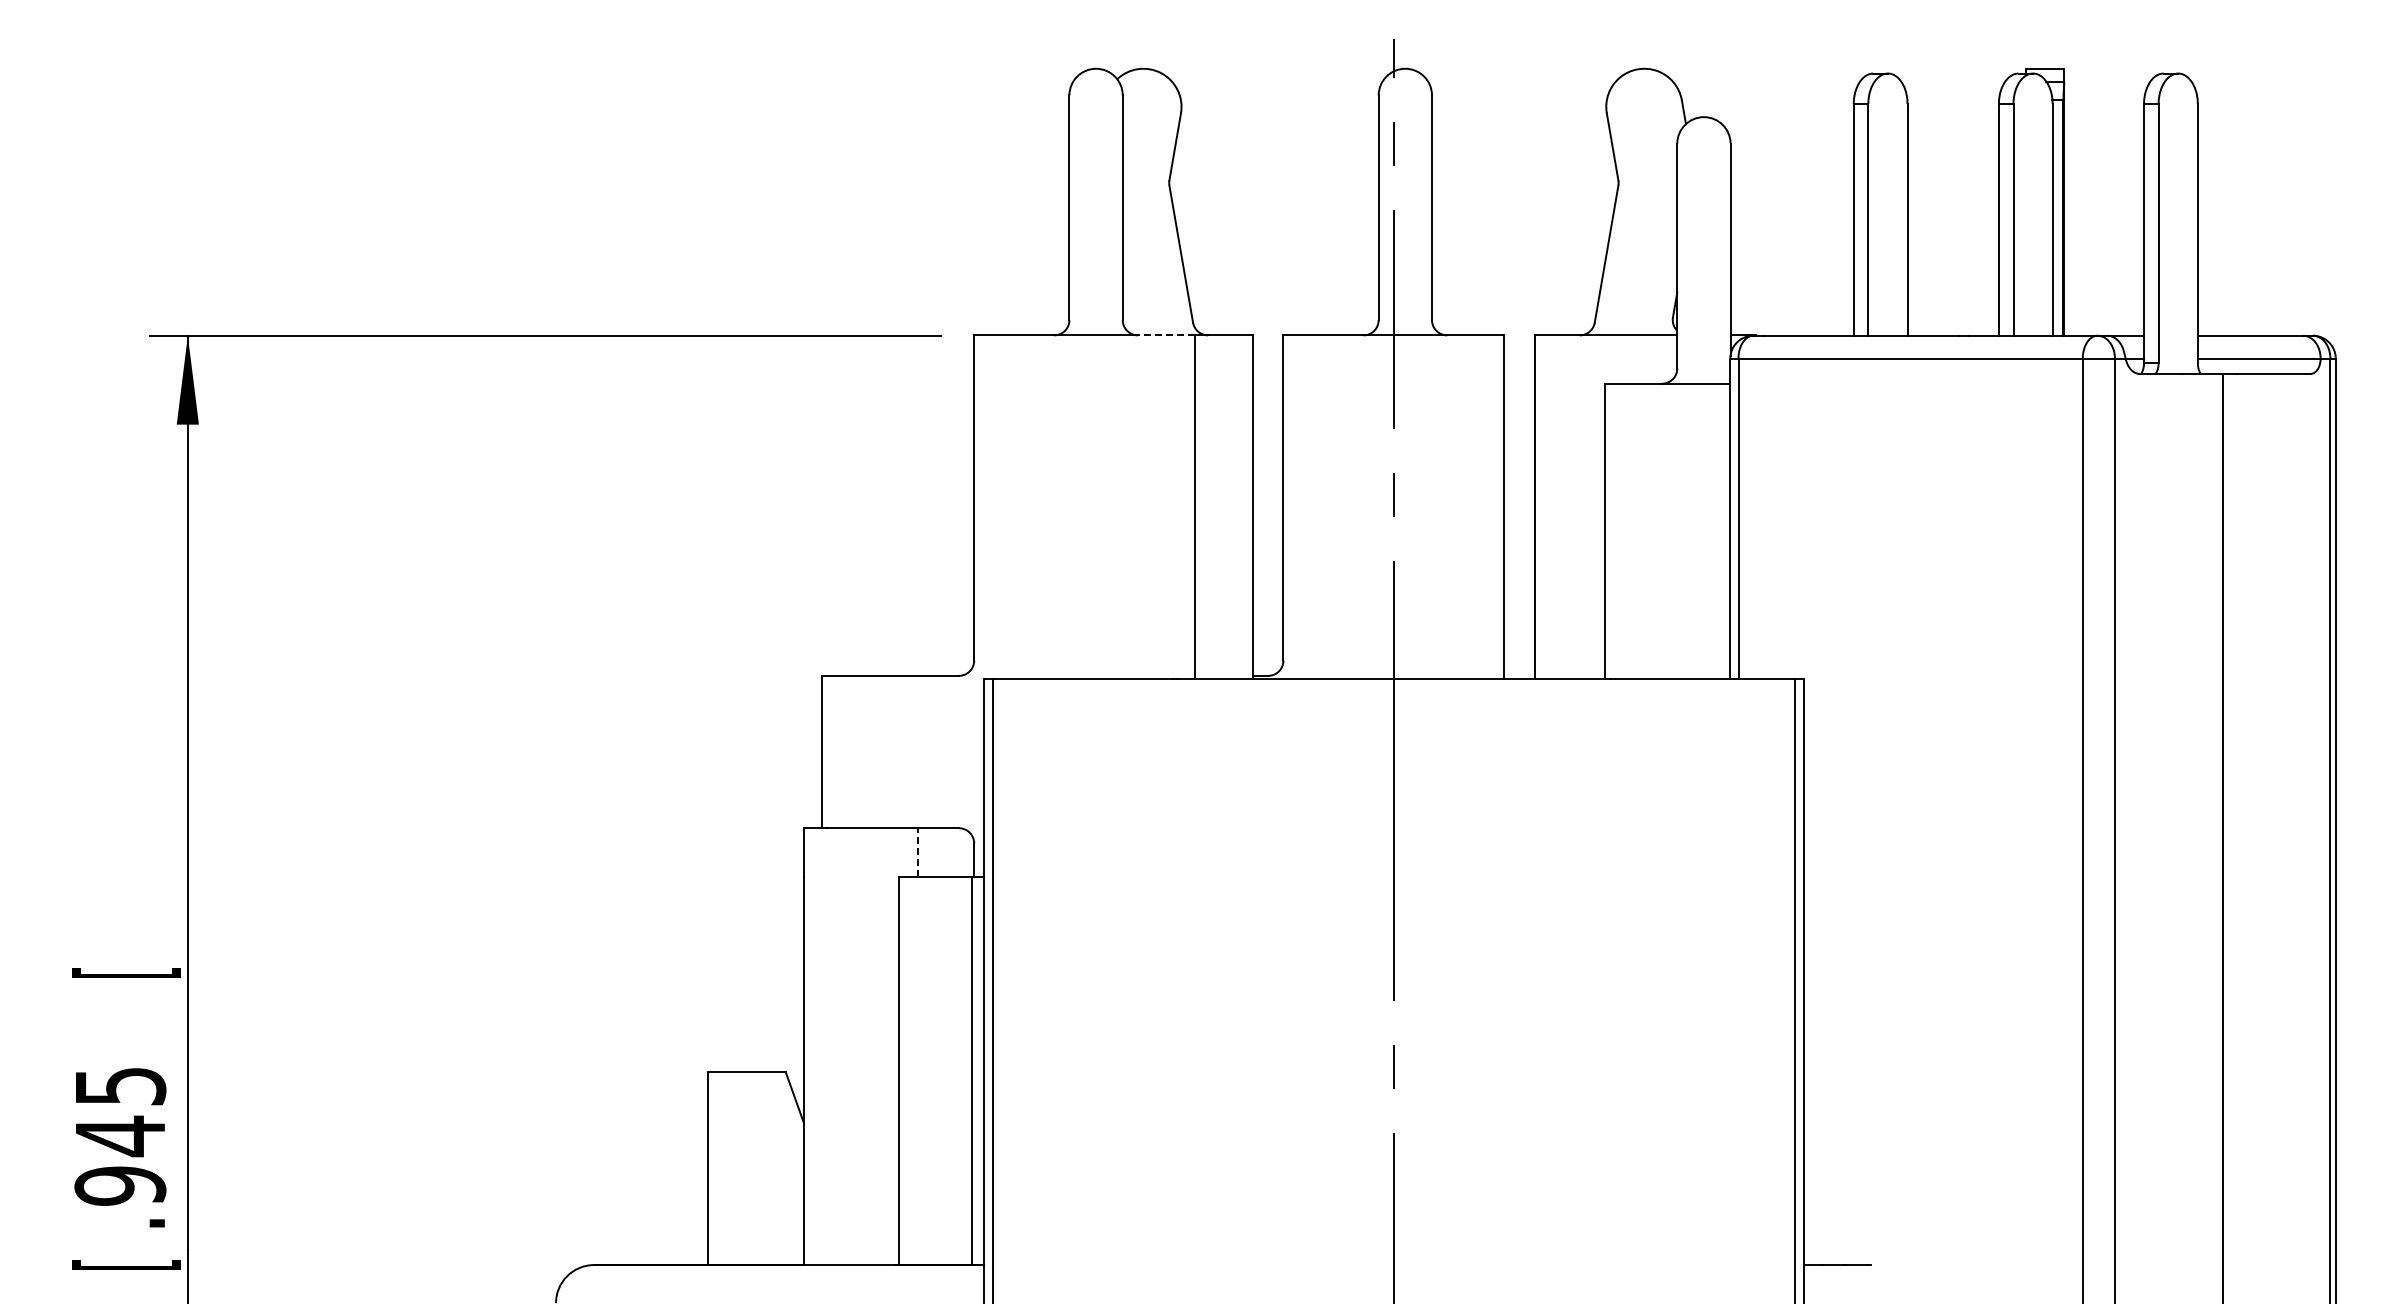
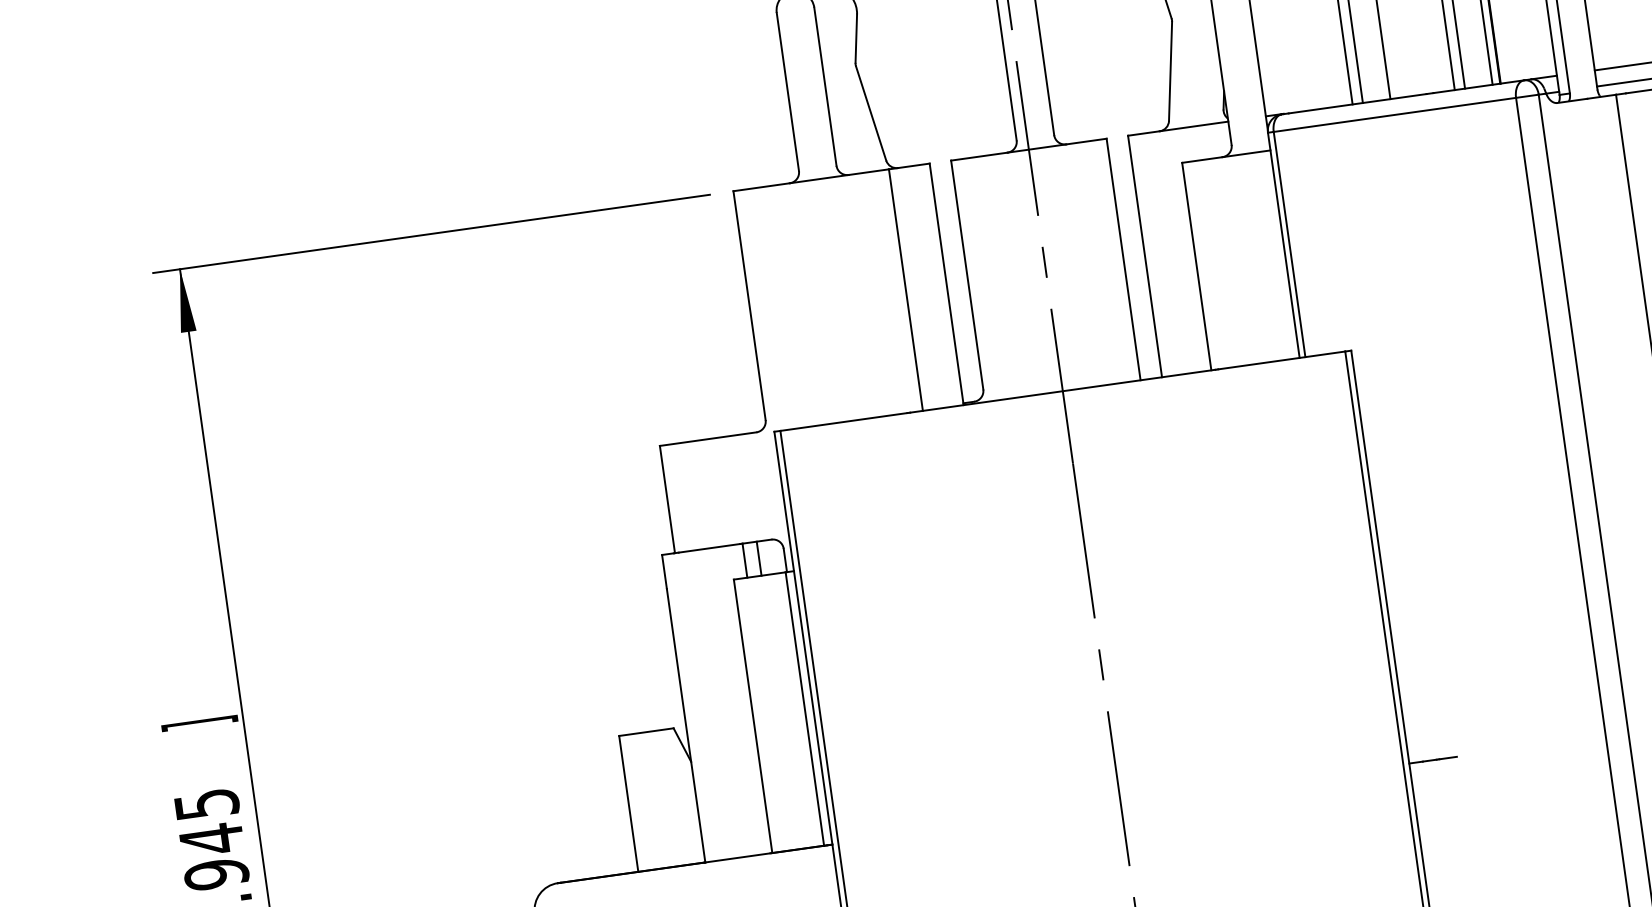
line: (1166, 335) -> (868, 172), dashed -> solid
line: (917, 851) -> (744, 560), dashed -> solid
line: (938, 852) -> (759, 558), added
text: (126, 972) -> (199, 723), [ -> ]

